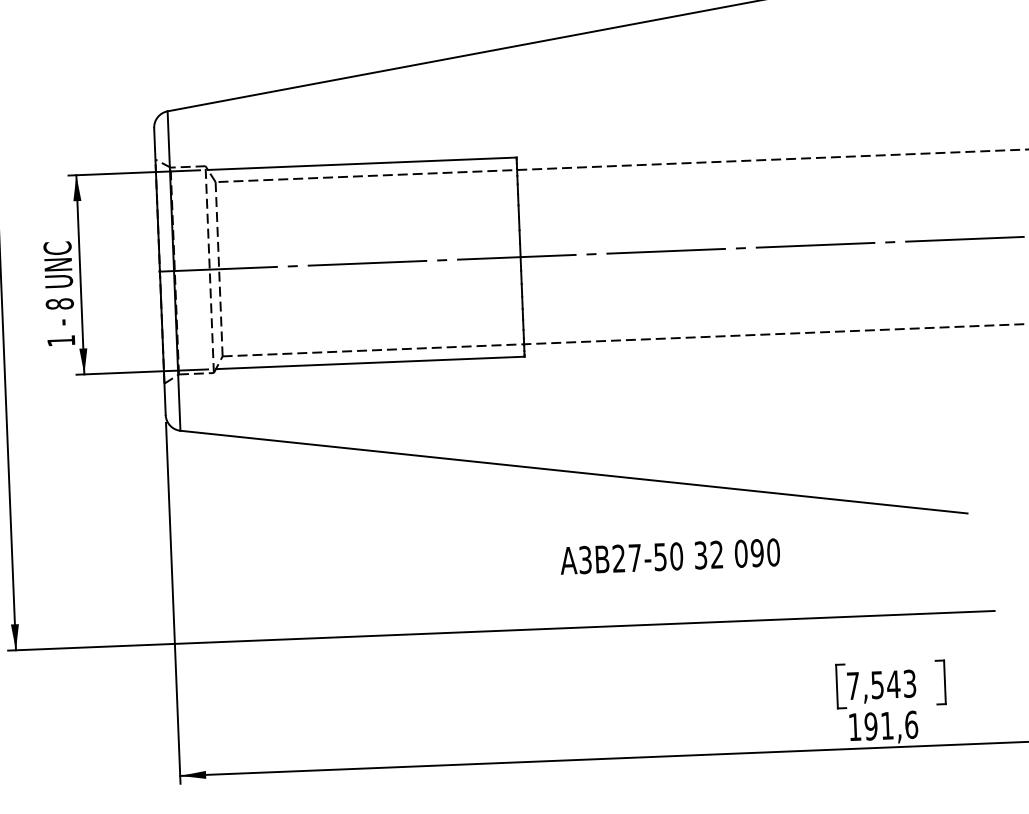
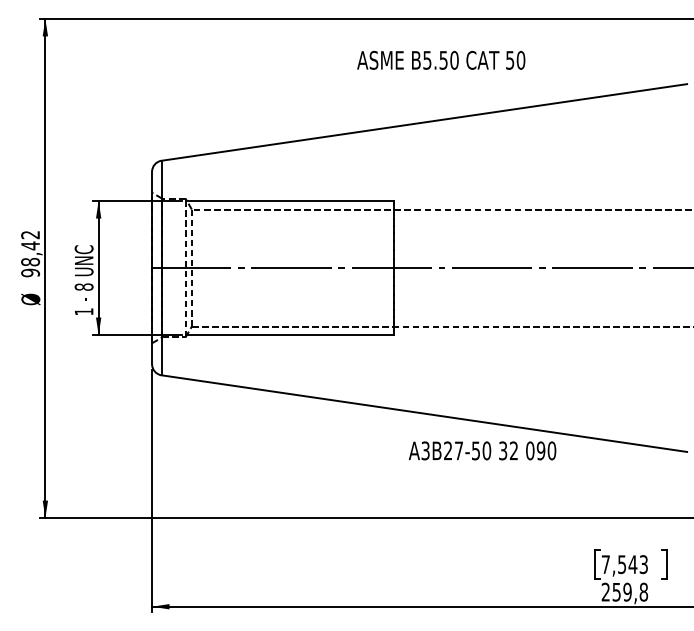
text: (670, 556) -> (482, 450), moved
text: (882, 725) -> (624, 591), 191,6 -> 259,8

